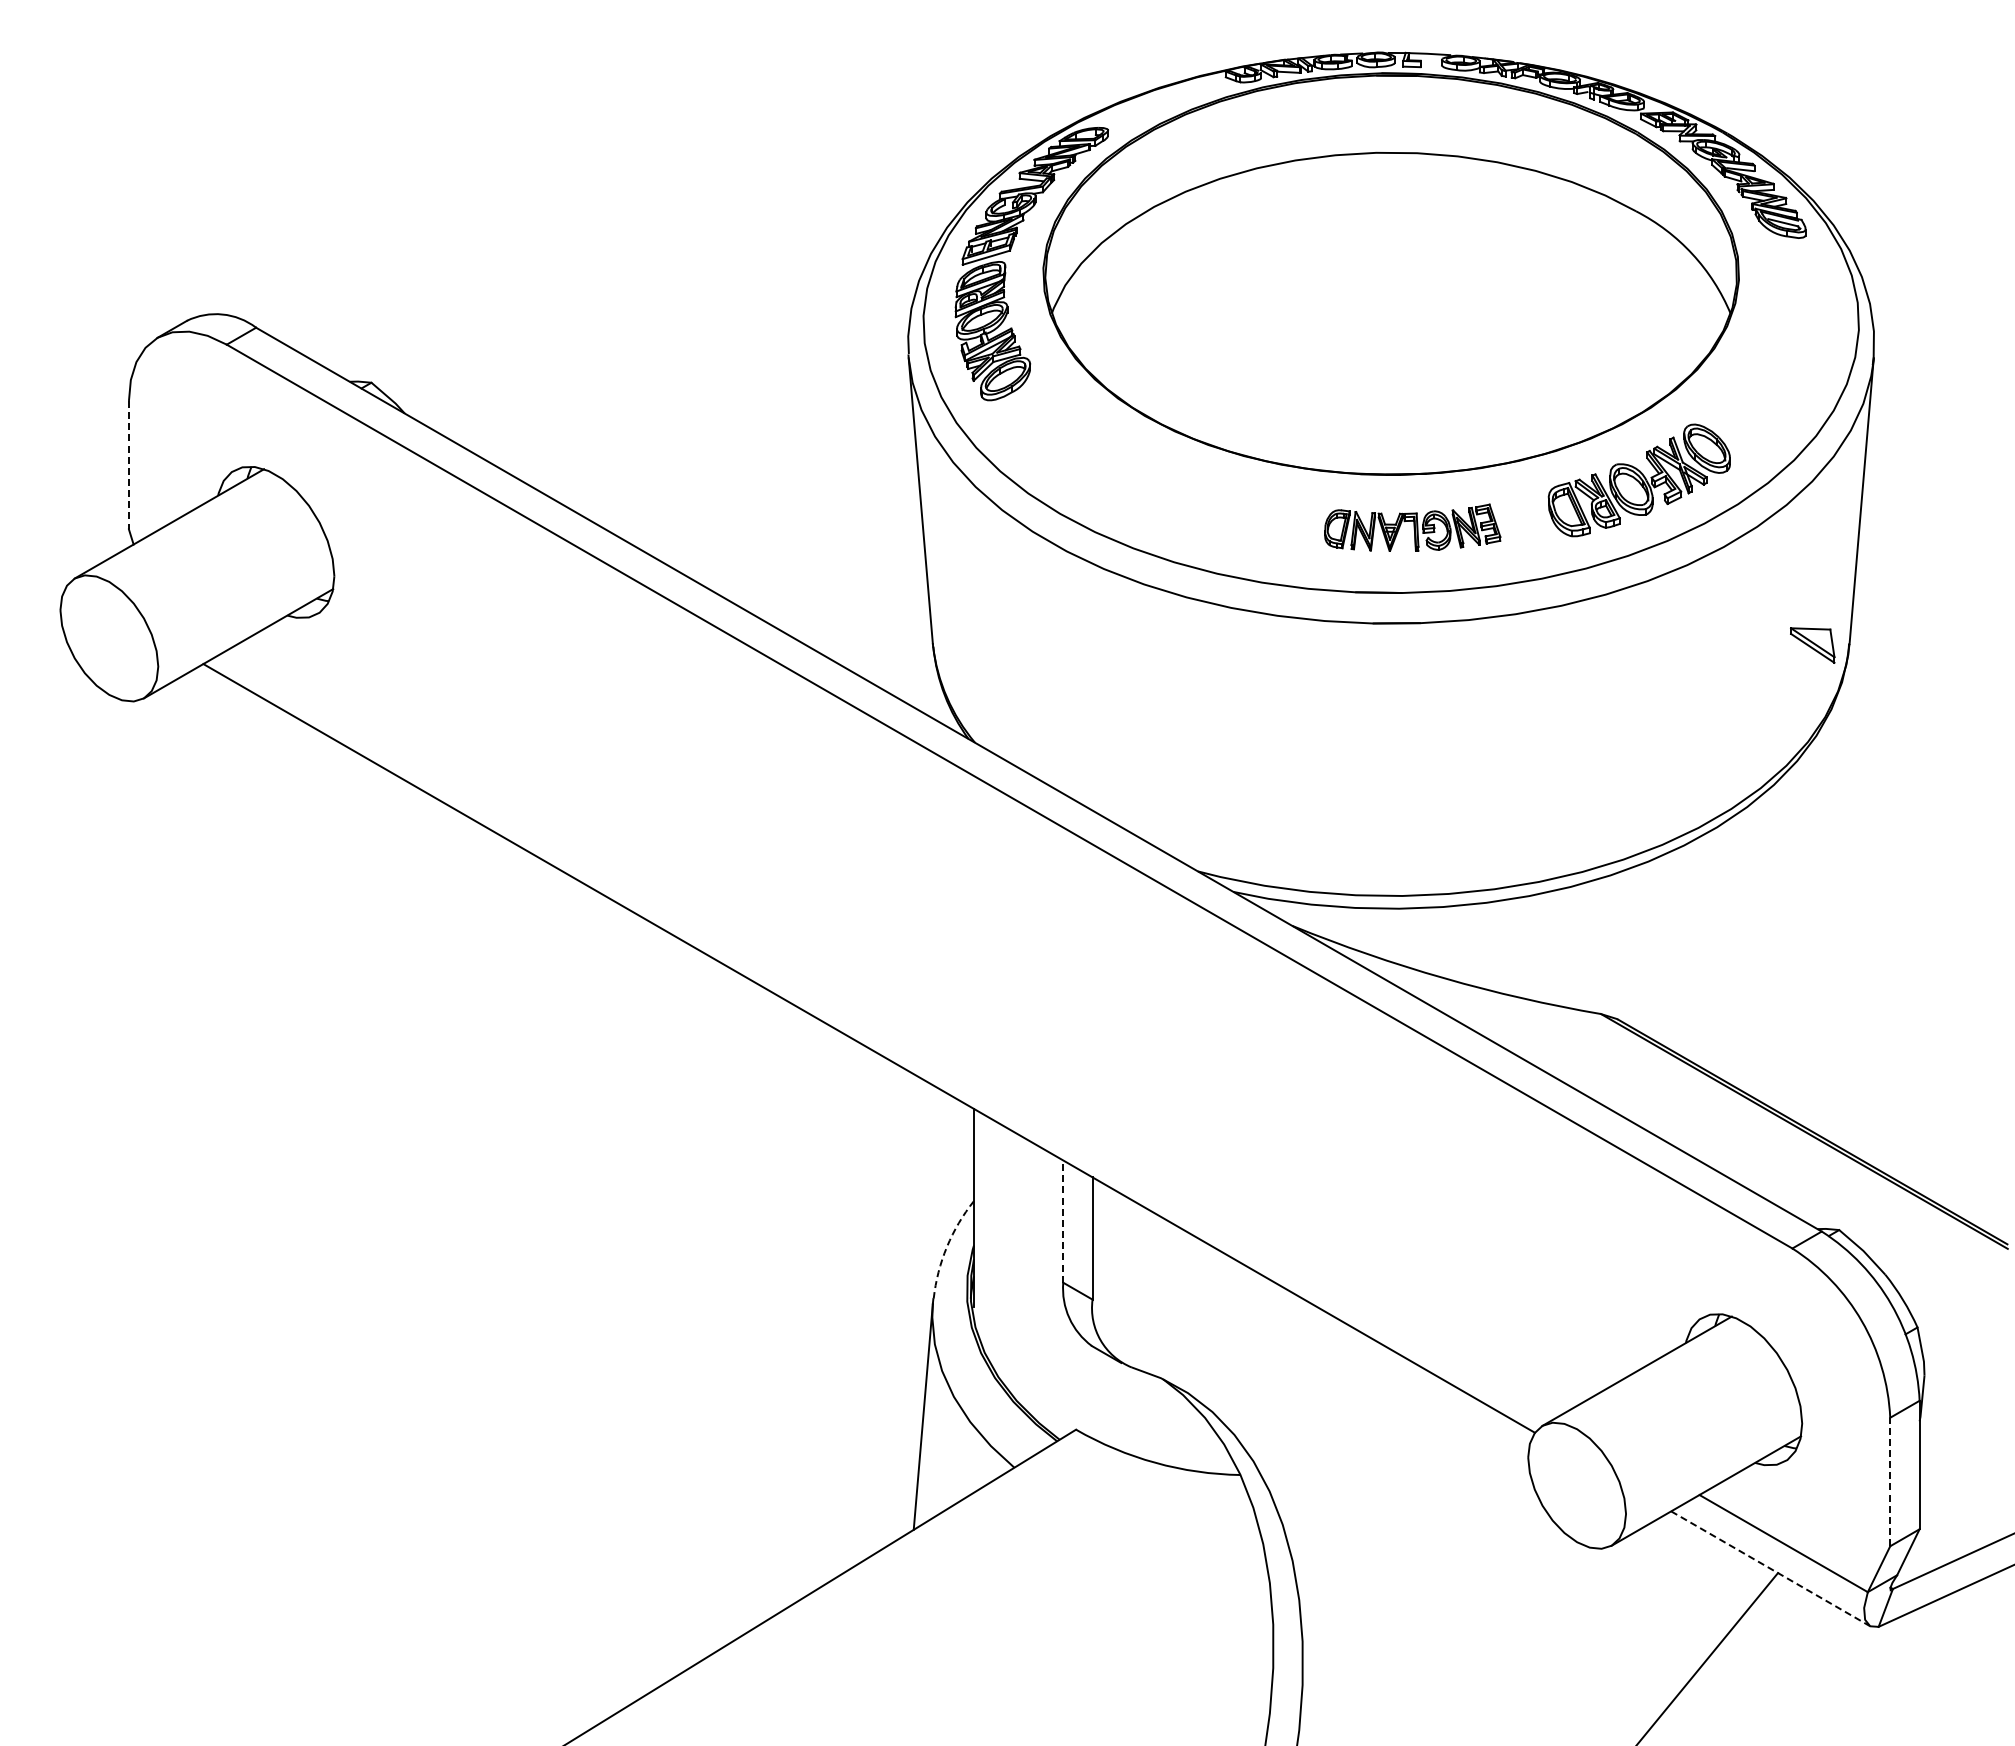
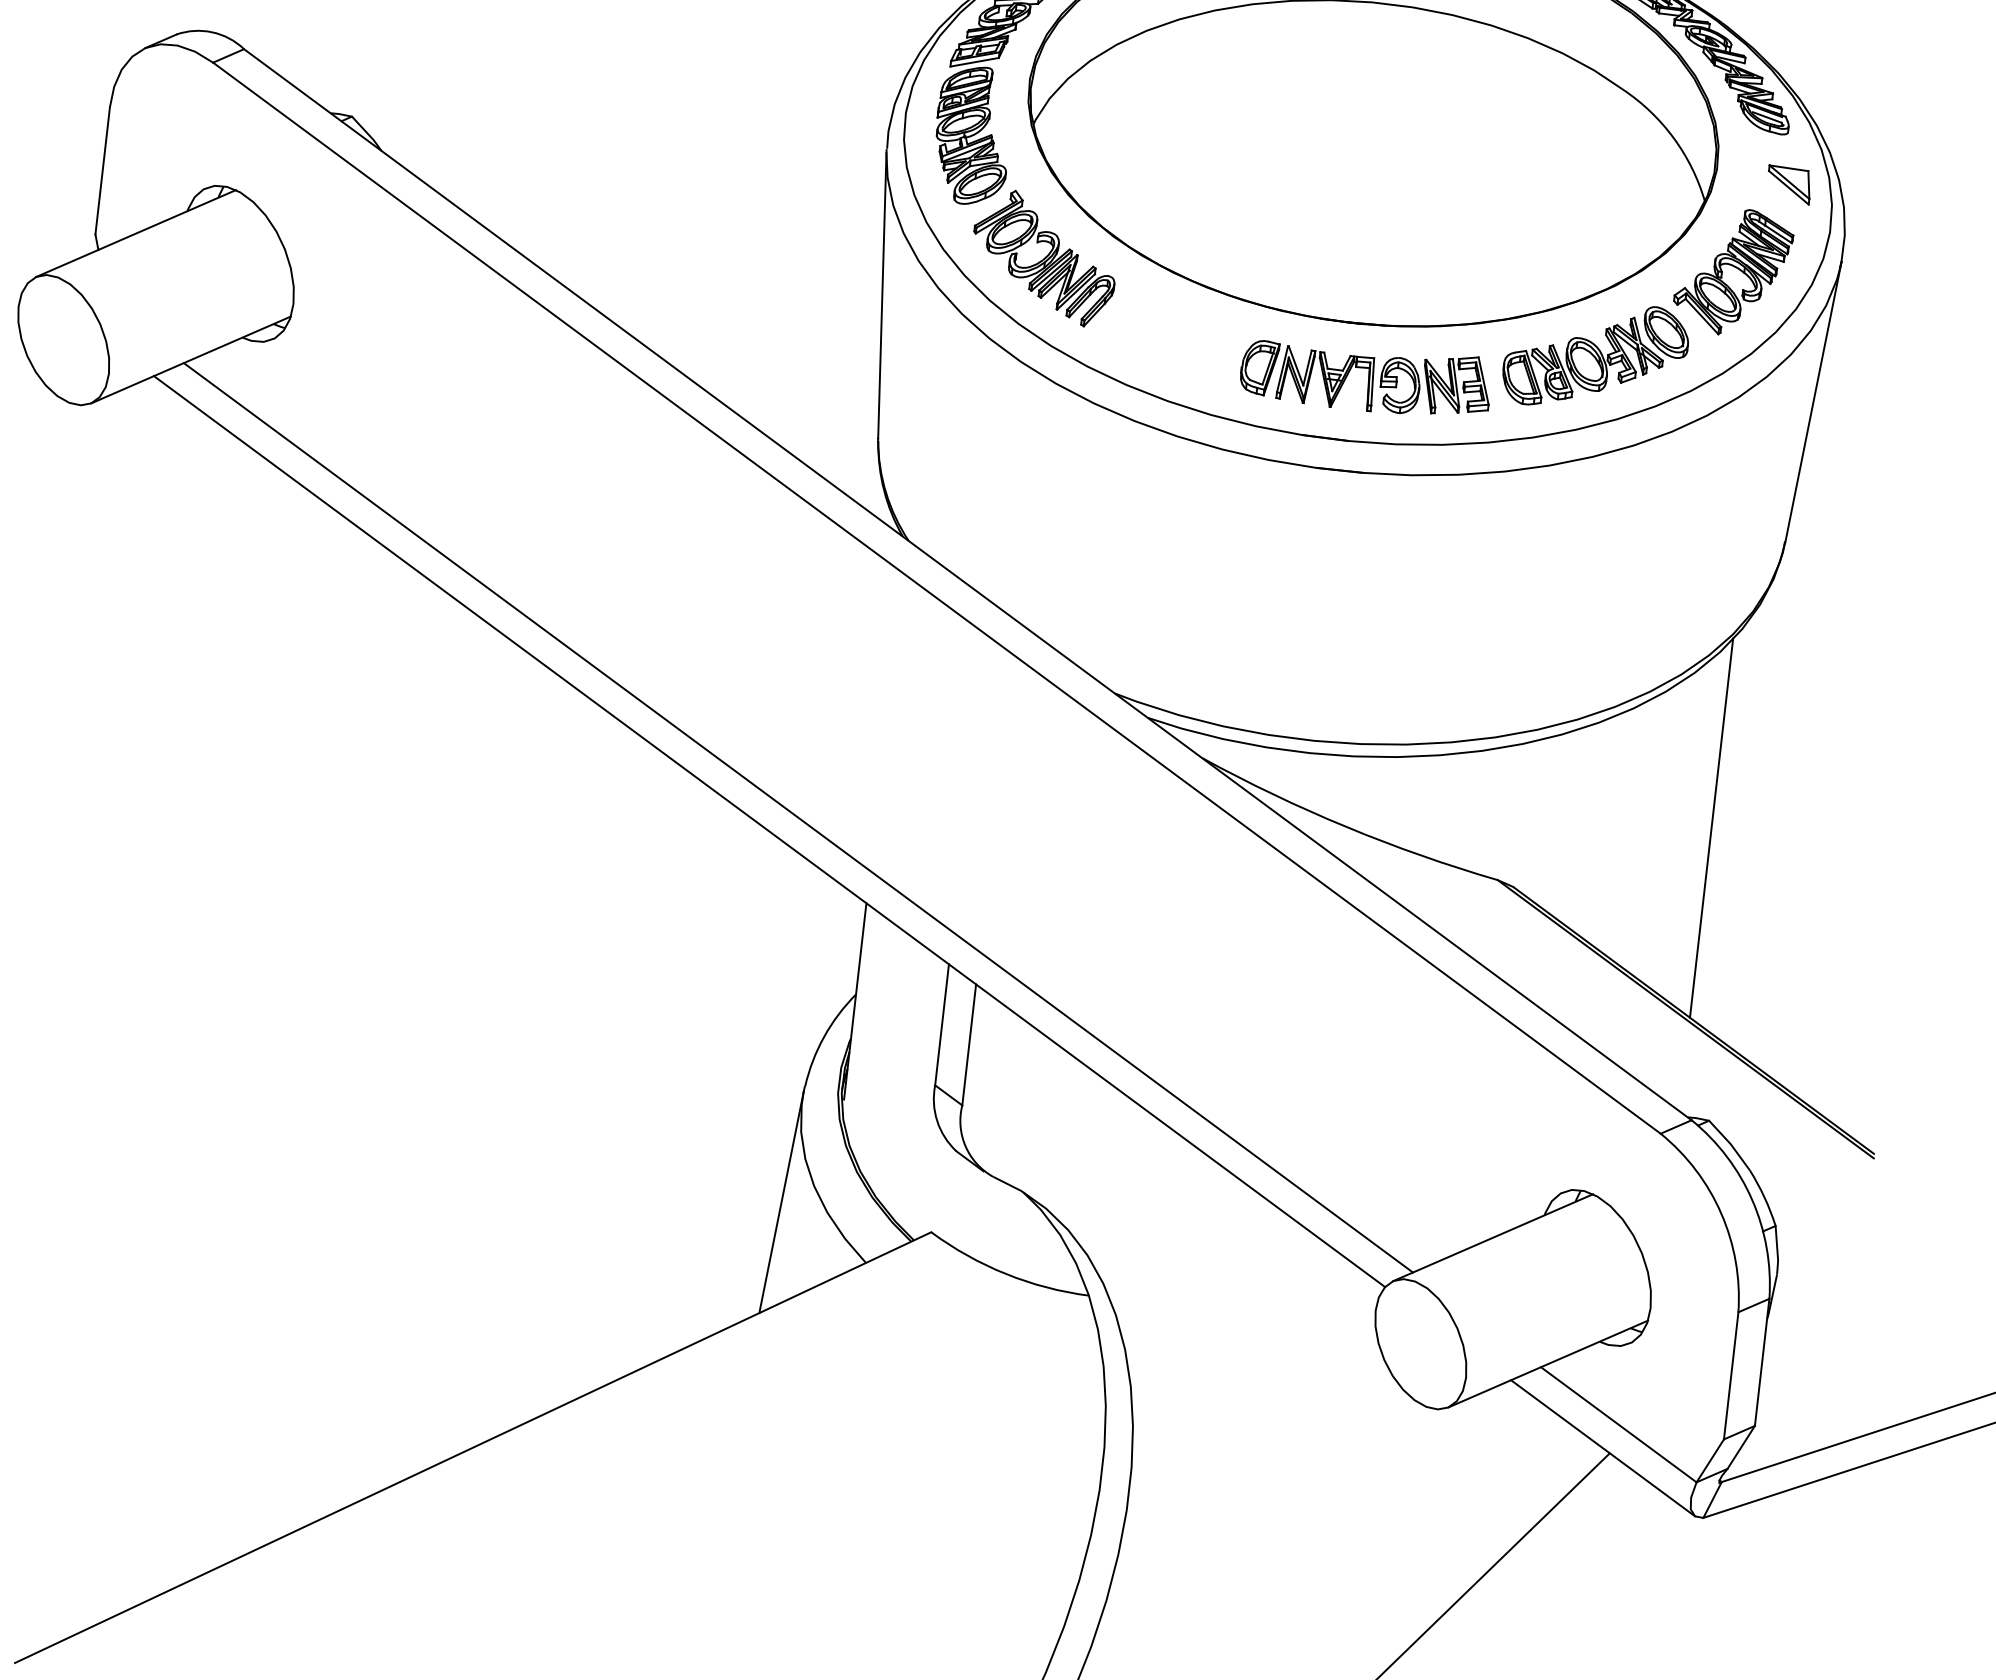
part: (1766, 380) -> (1732, 271), added
part: (1077, 444) -> (1043, 257), added
line: (128, 465) -> (102, 171), dashed -> solid
part: (1412, 527) -> (1365, 377), size x1.43
part: (1812, 645) -> (1788, 184), moved
line: (1808, 937) -> (1711, 827), added
line: (896, 1031) -> (798, 817), added
line: (1063, 1221) -> (942, 1024), dashed -> solid
arc: (946, 1246) -> (823, 1036), dashed -> solid
line: (1890, 1481) -> (1731, 1375), dashed -> solid
line: (1770, 1568) -> (1602, 1447), dashed -> solid

